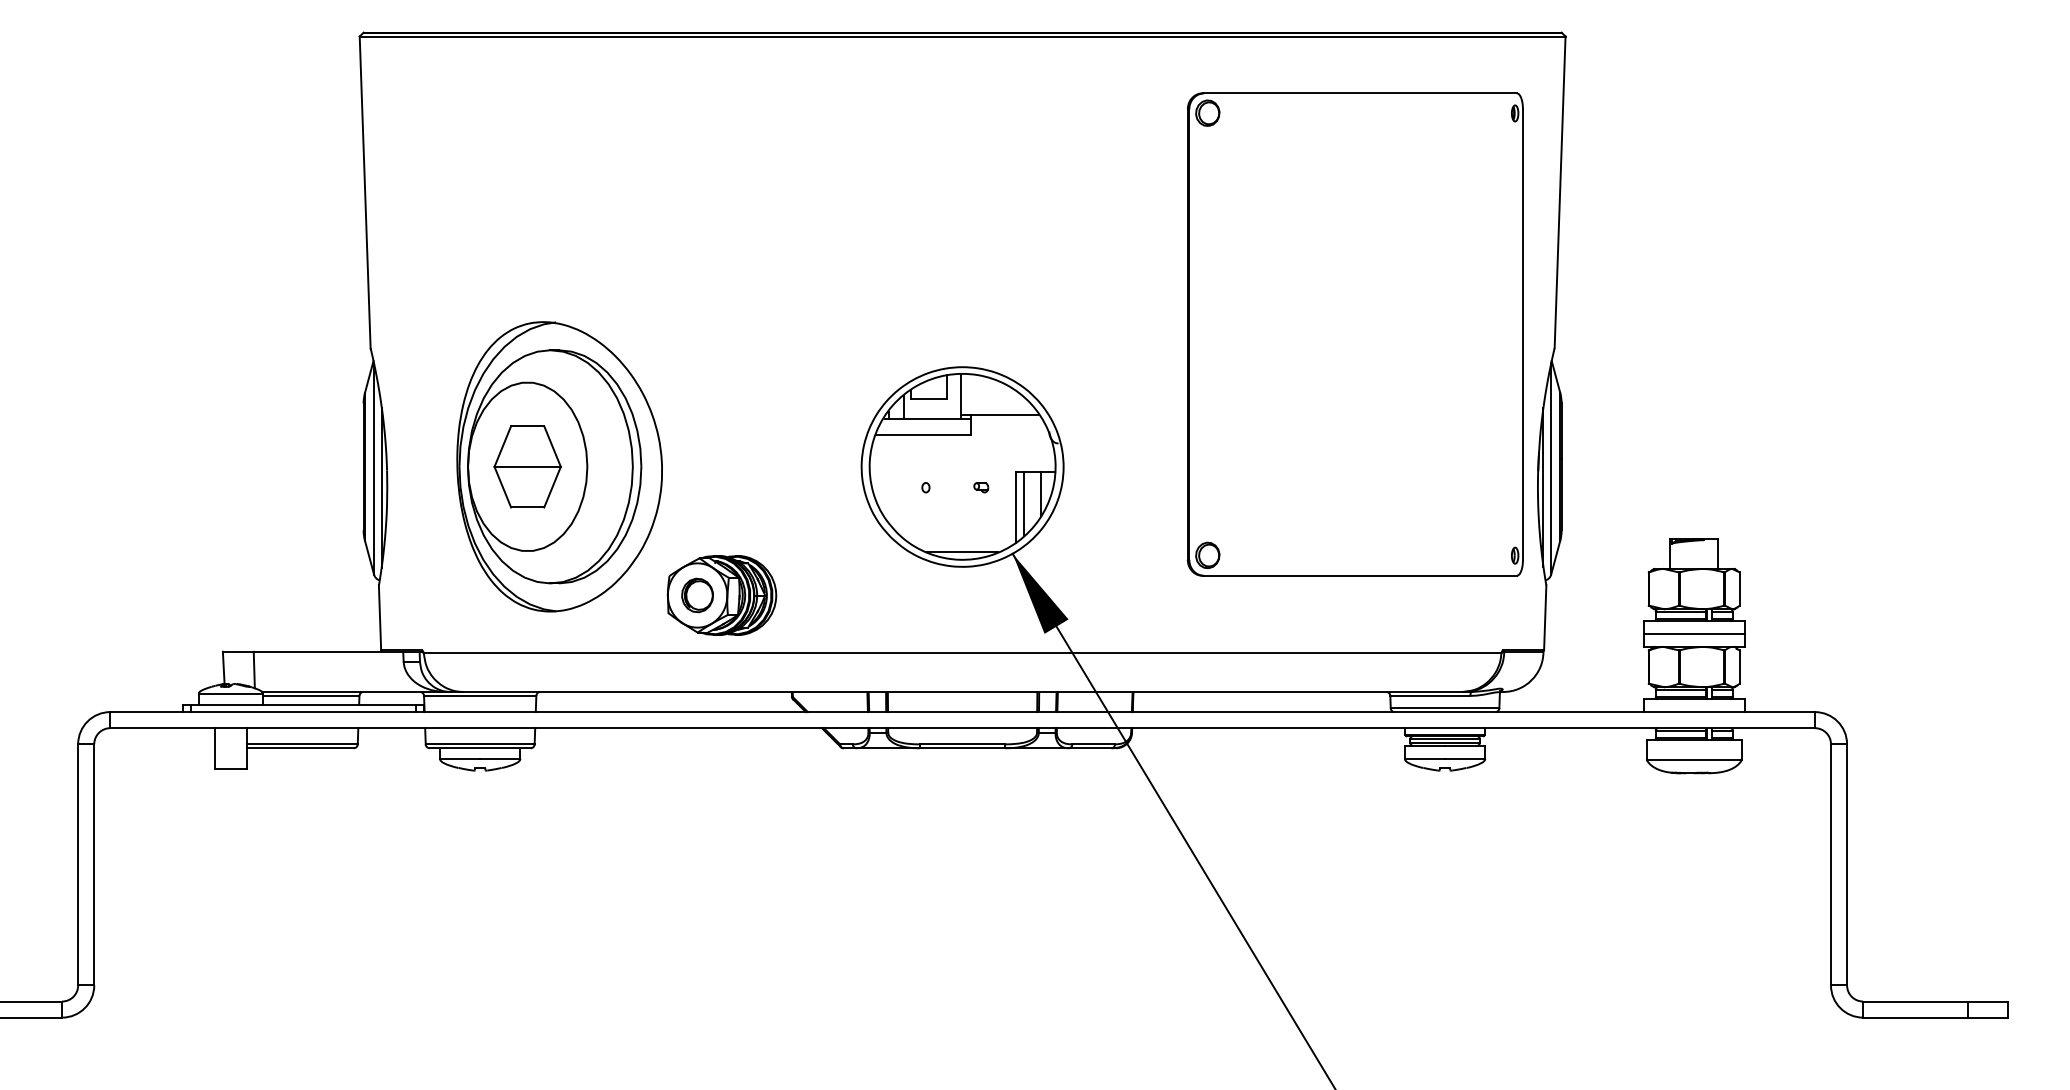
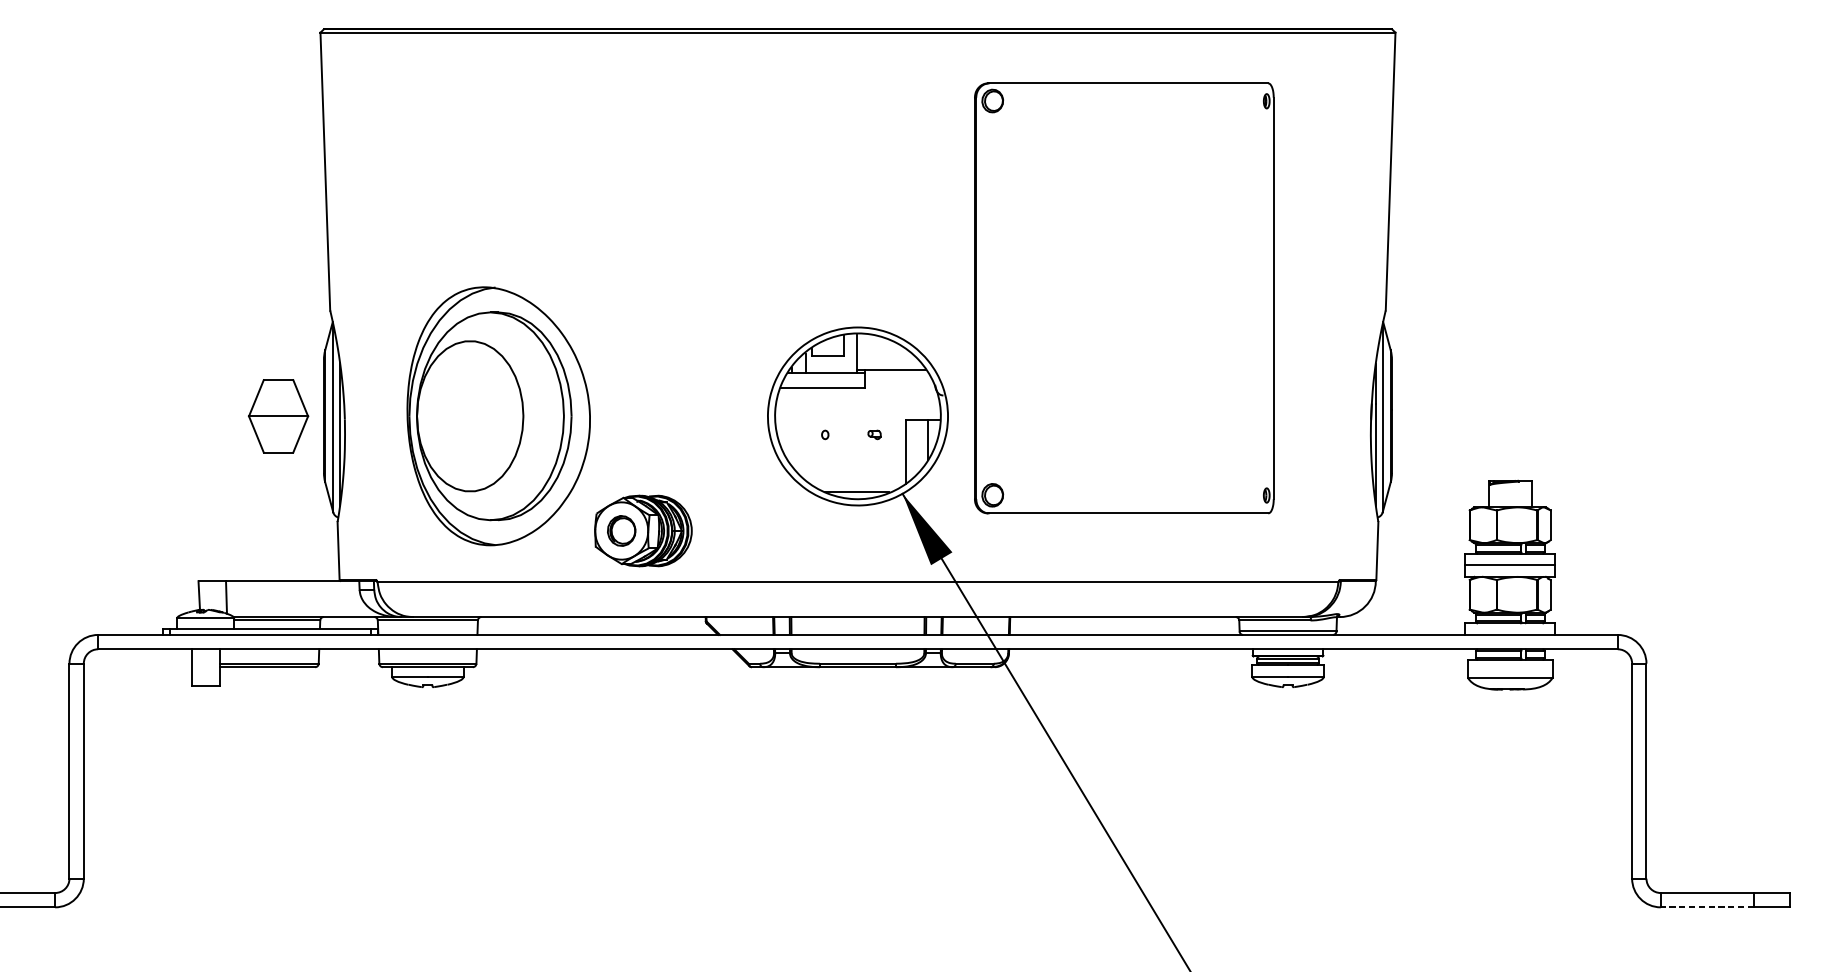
part: (1354, 334) -> (1123, 298), moved
part: (527, 466) -> (278, 416), moved
line: (1024, 502) -> (913, 448), removed
line: (1914, 1017) -> (1706, 907), solid -> dashed

